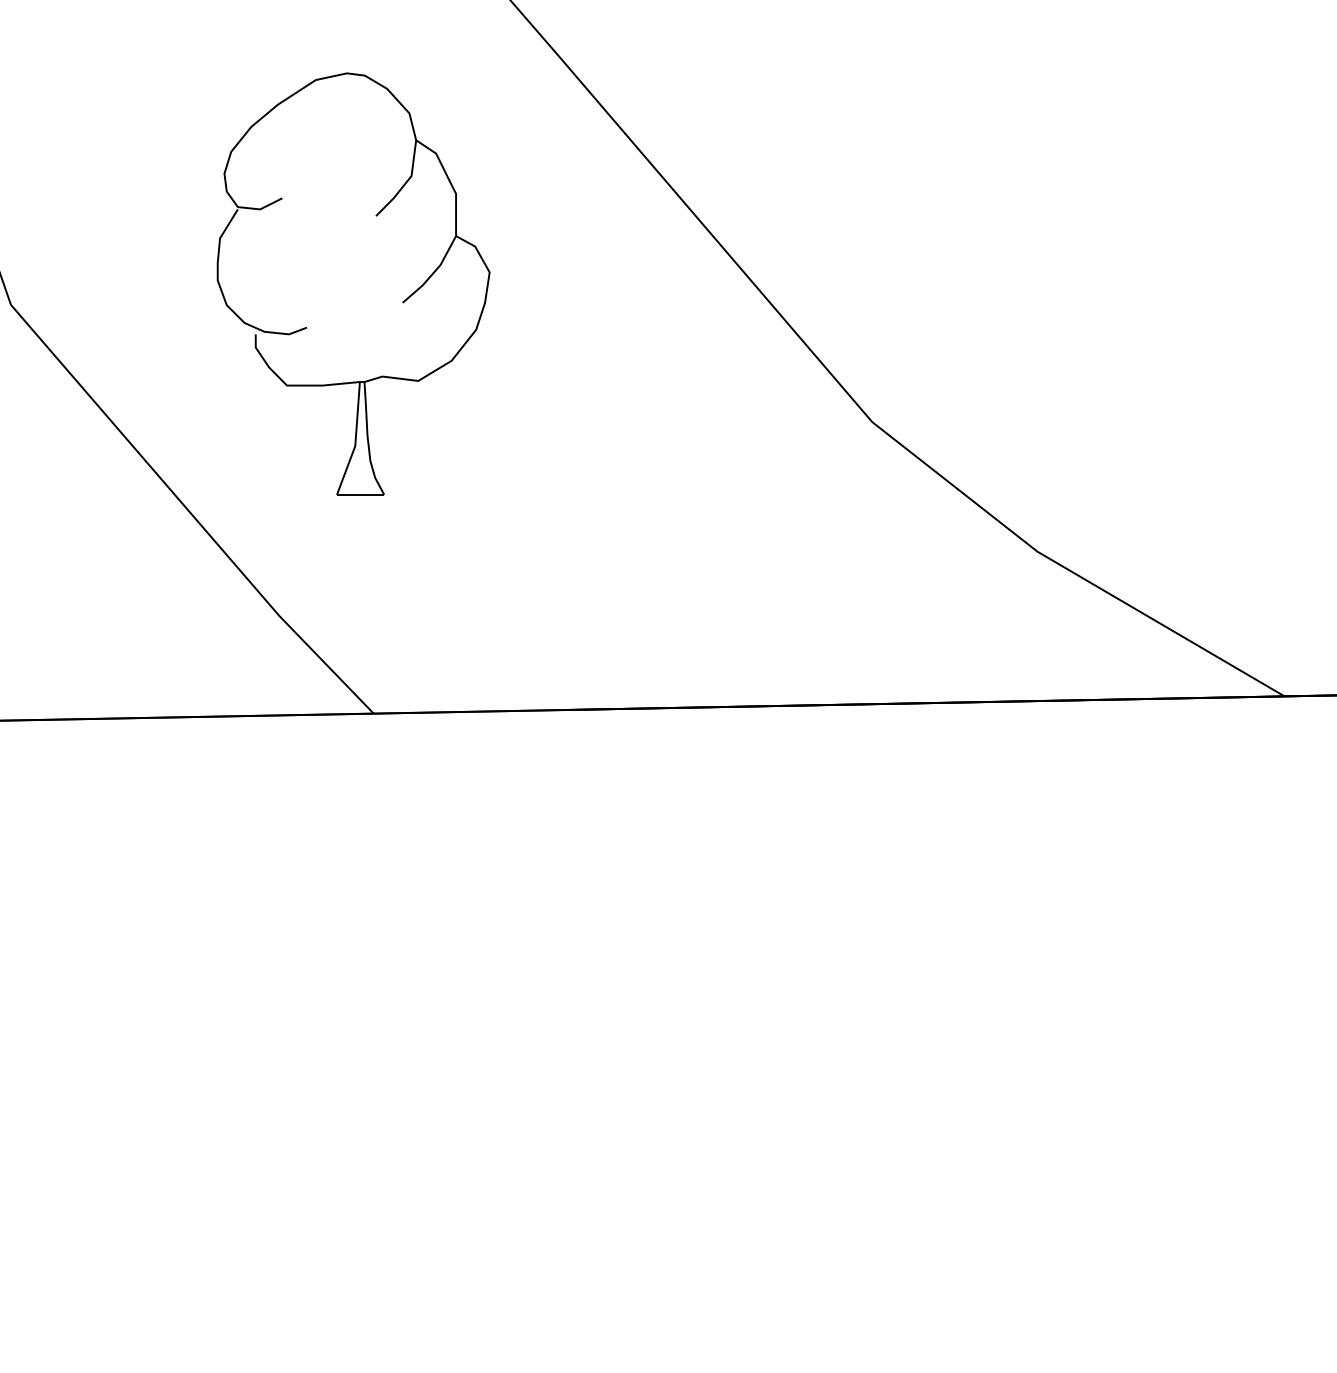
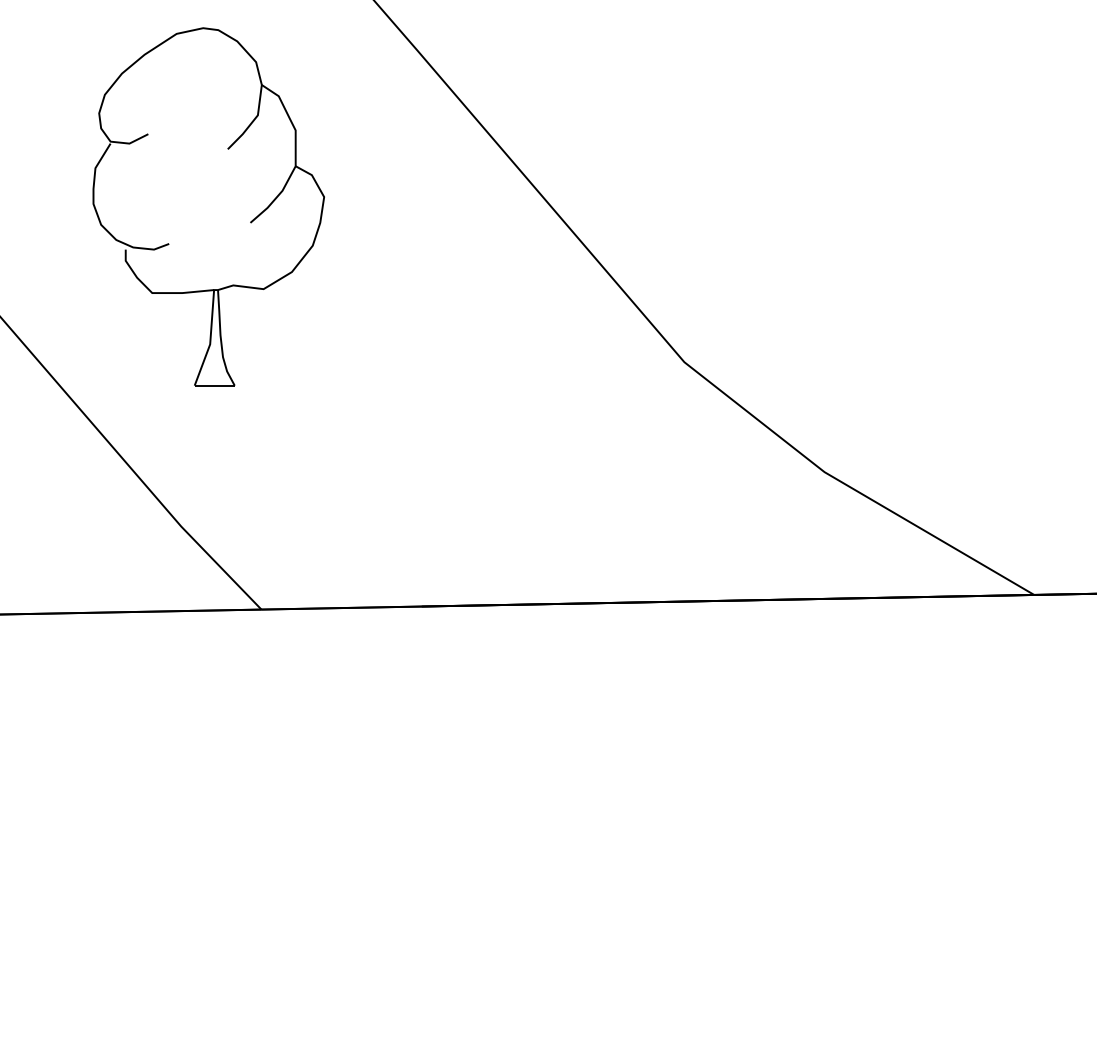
part: (402, 301) -> (250, 221), moved

